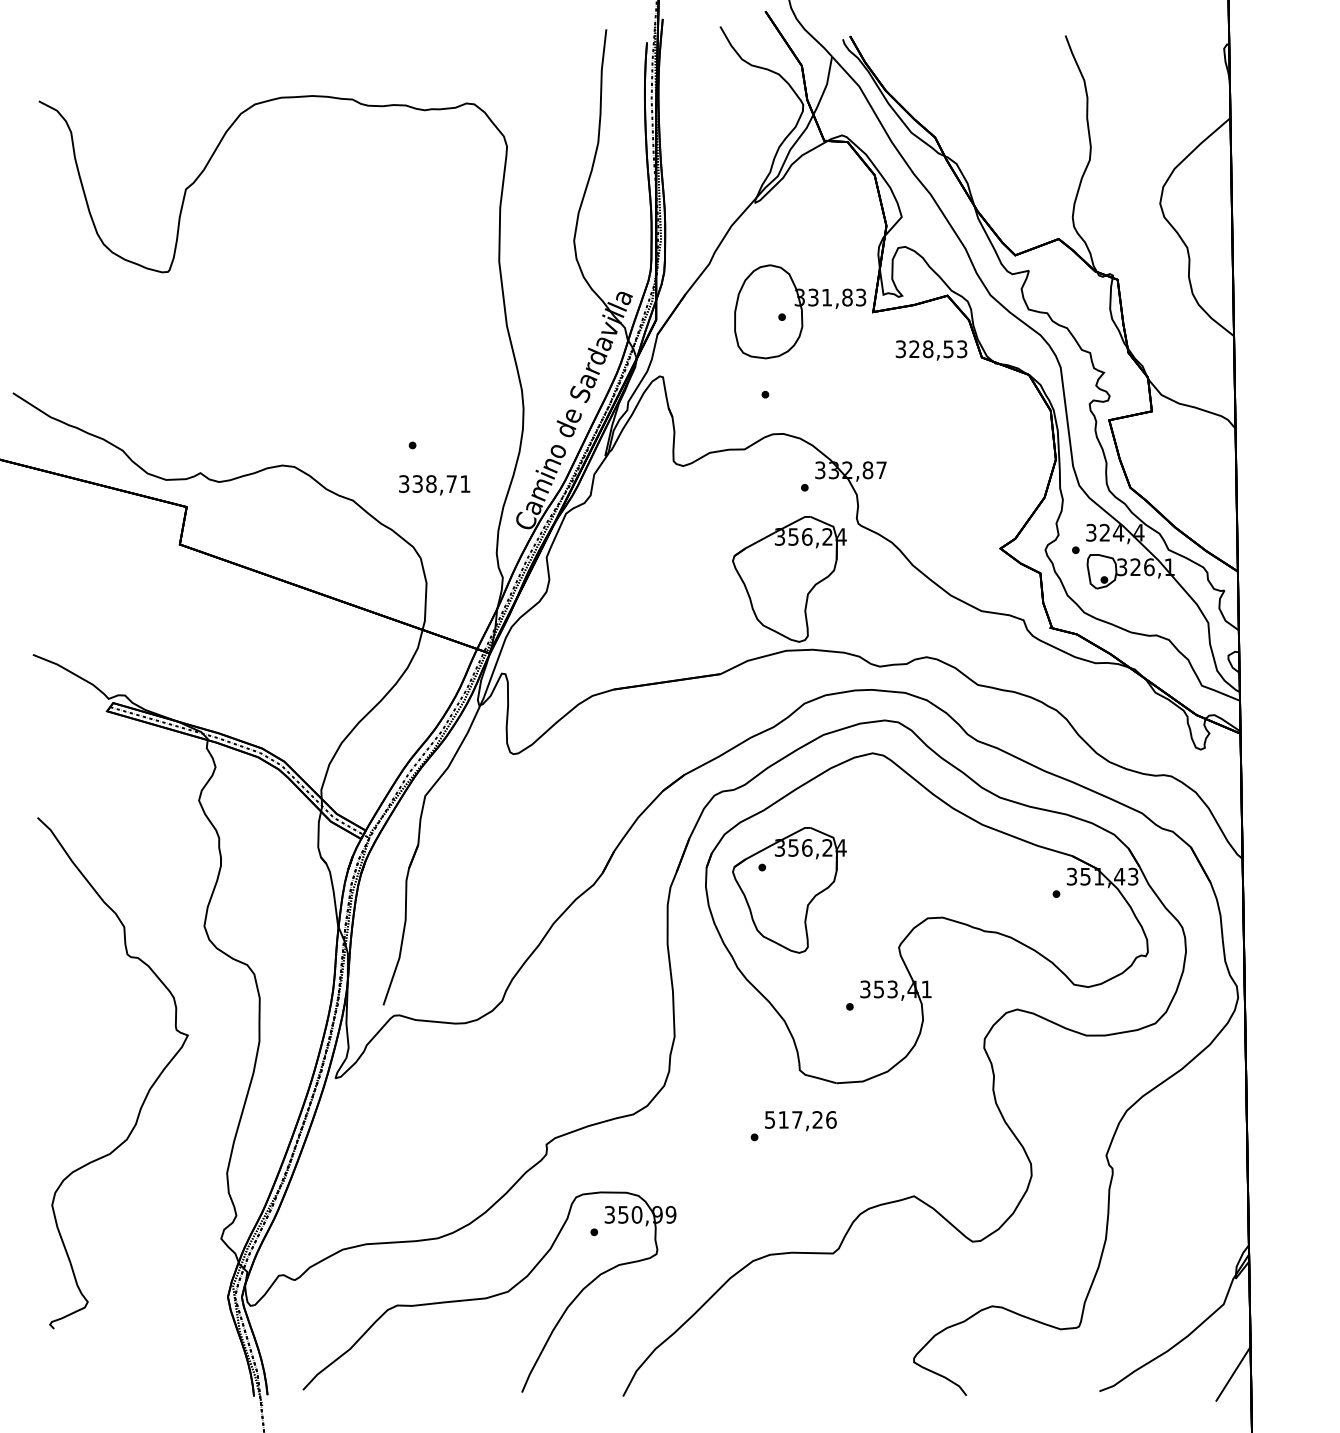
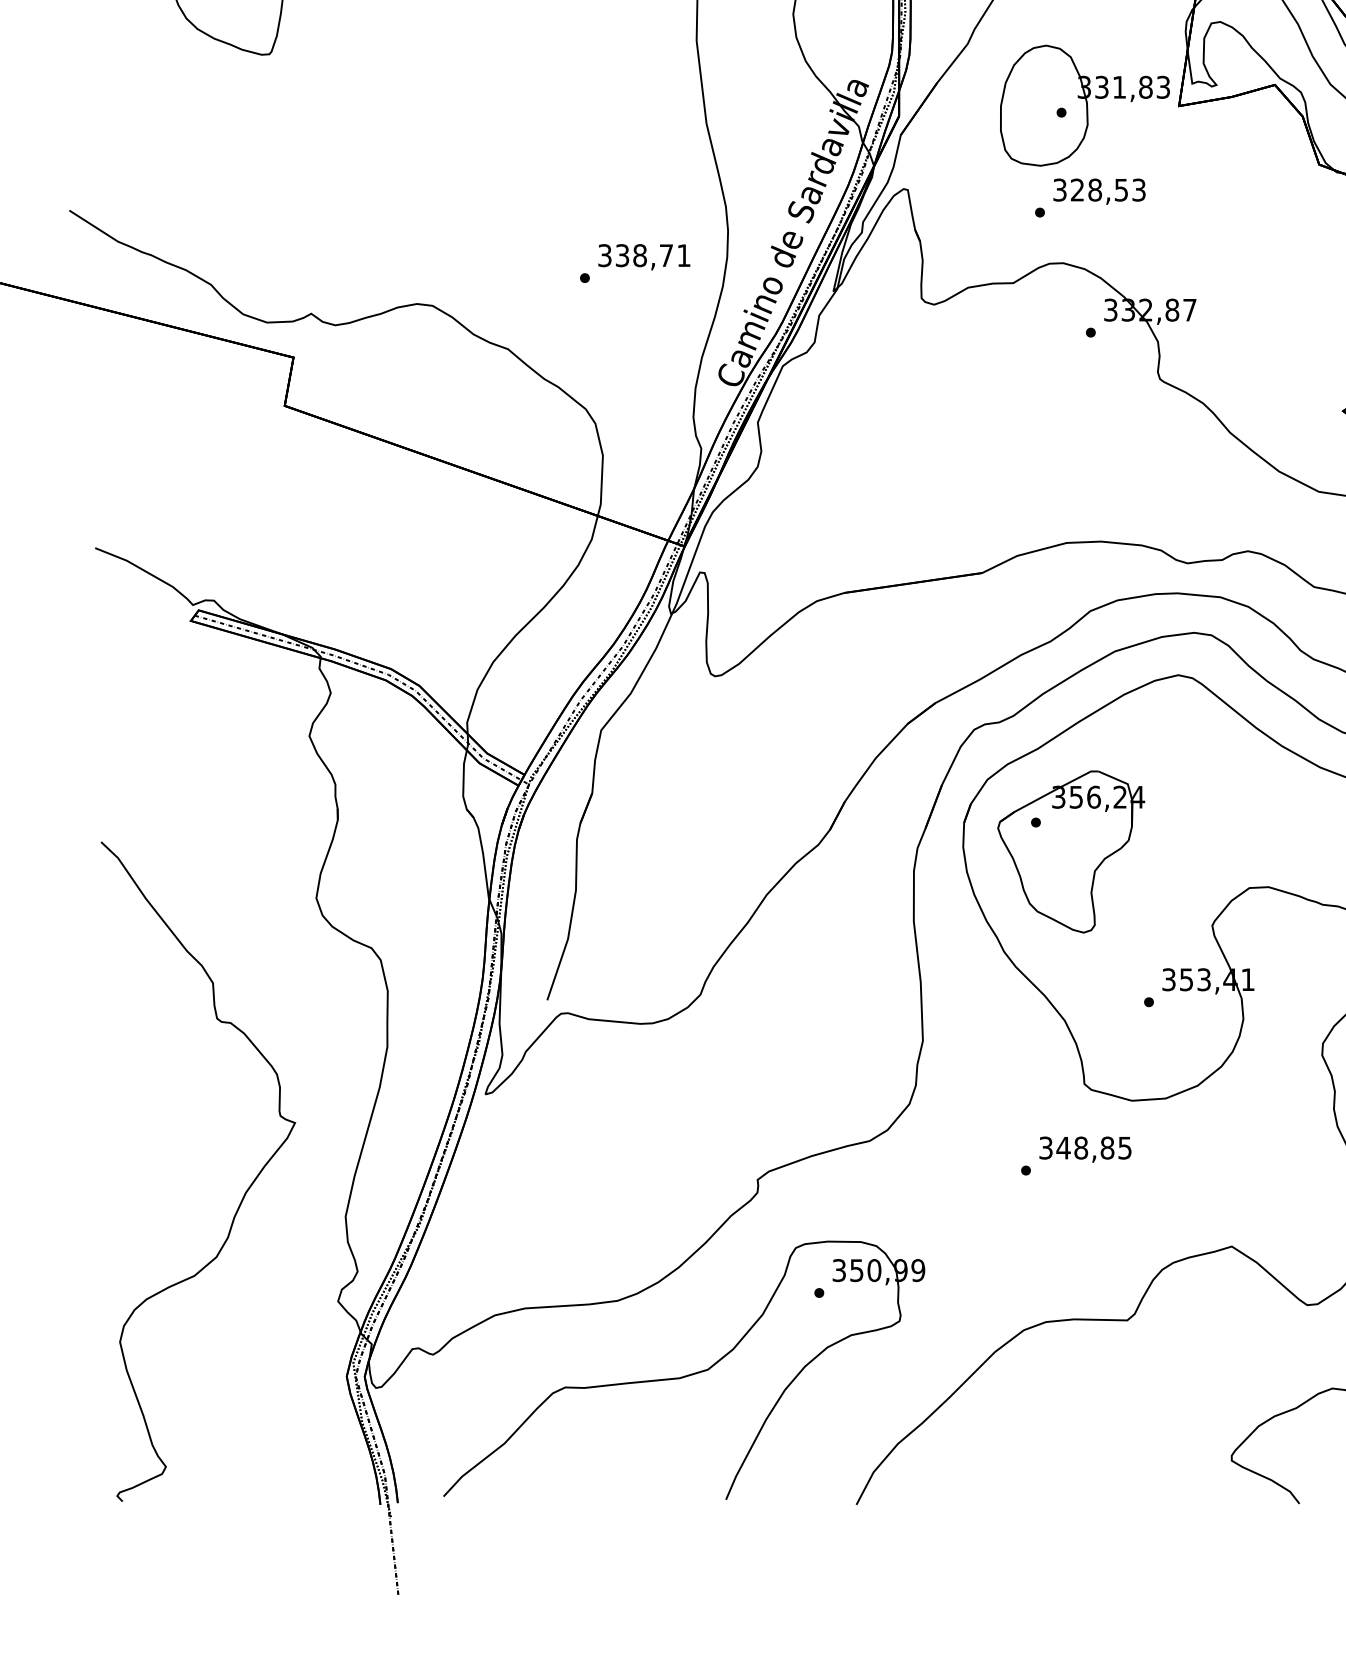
text: (931, 350) -> (1099, 191), moved
text: (434, 485) -> (644, 257), moved
part: (789, 579) -> (1071, 450), removed
curve: (147, 1091) -> (242, 1195), moved
text: (800, 1119) -> (1085, 1147), 517,26 -> 348,85

